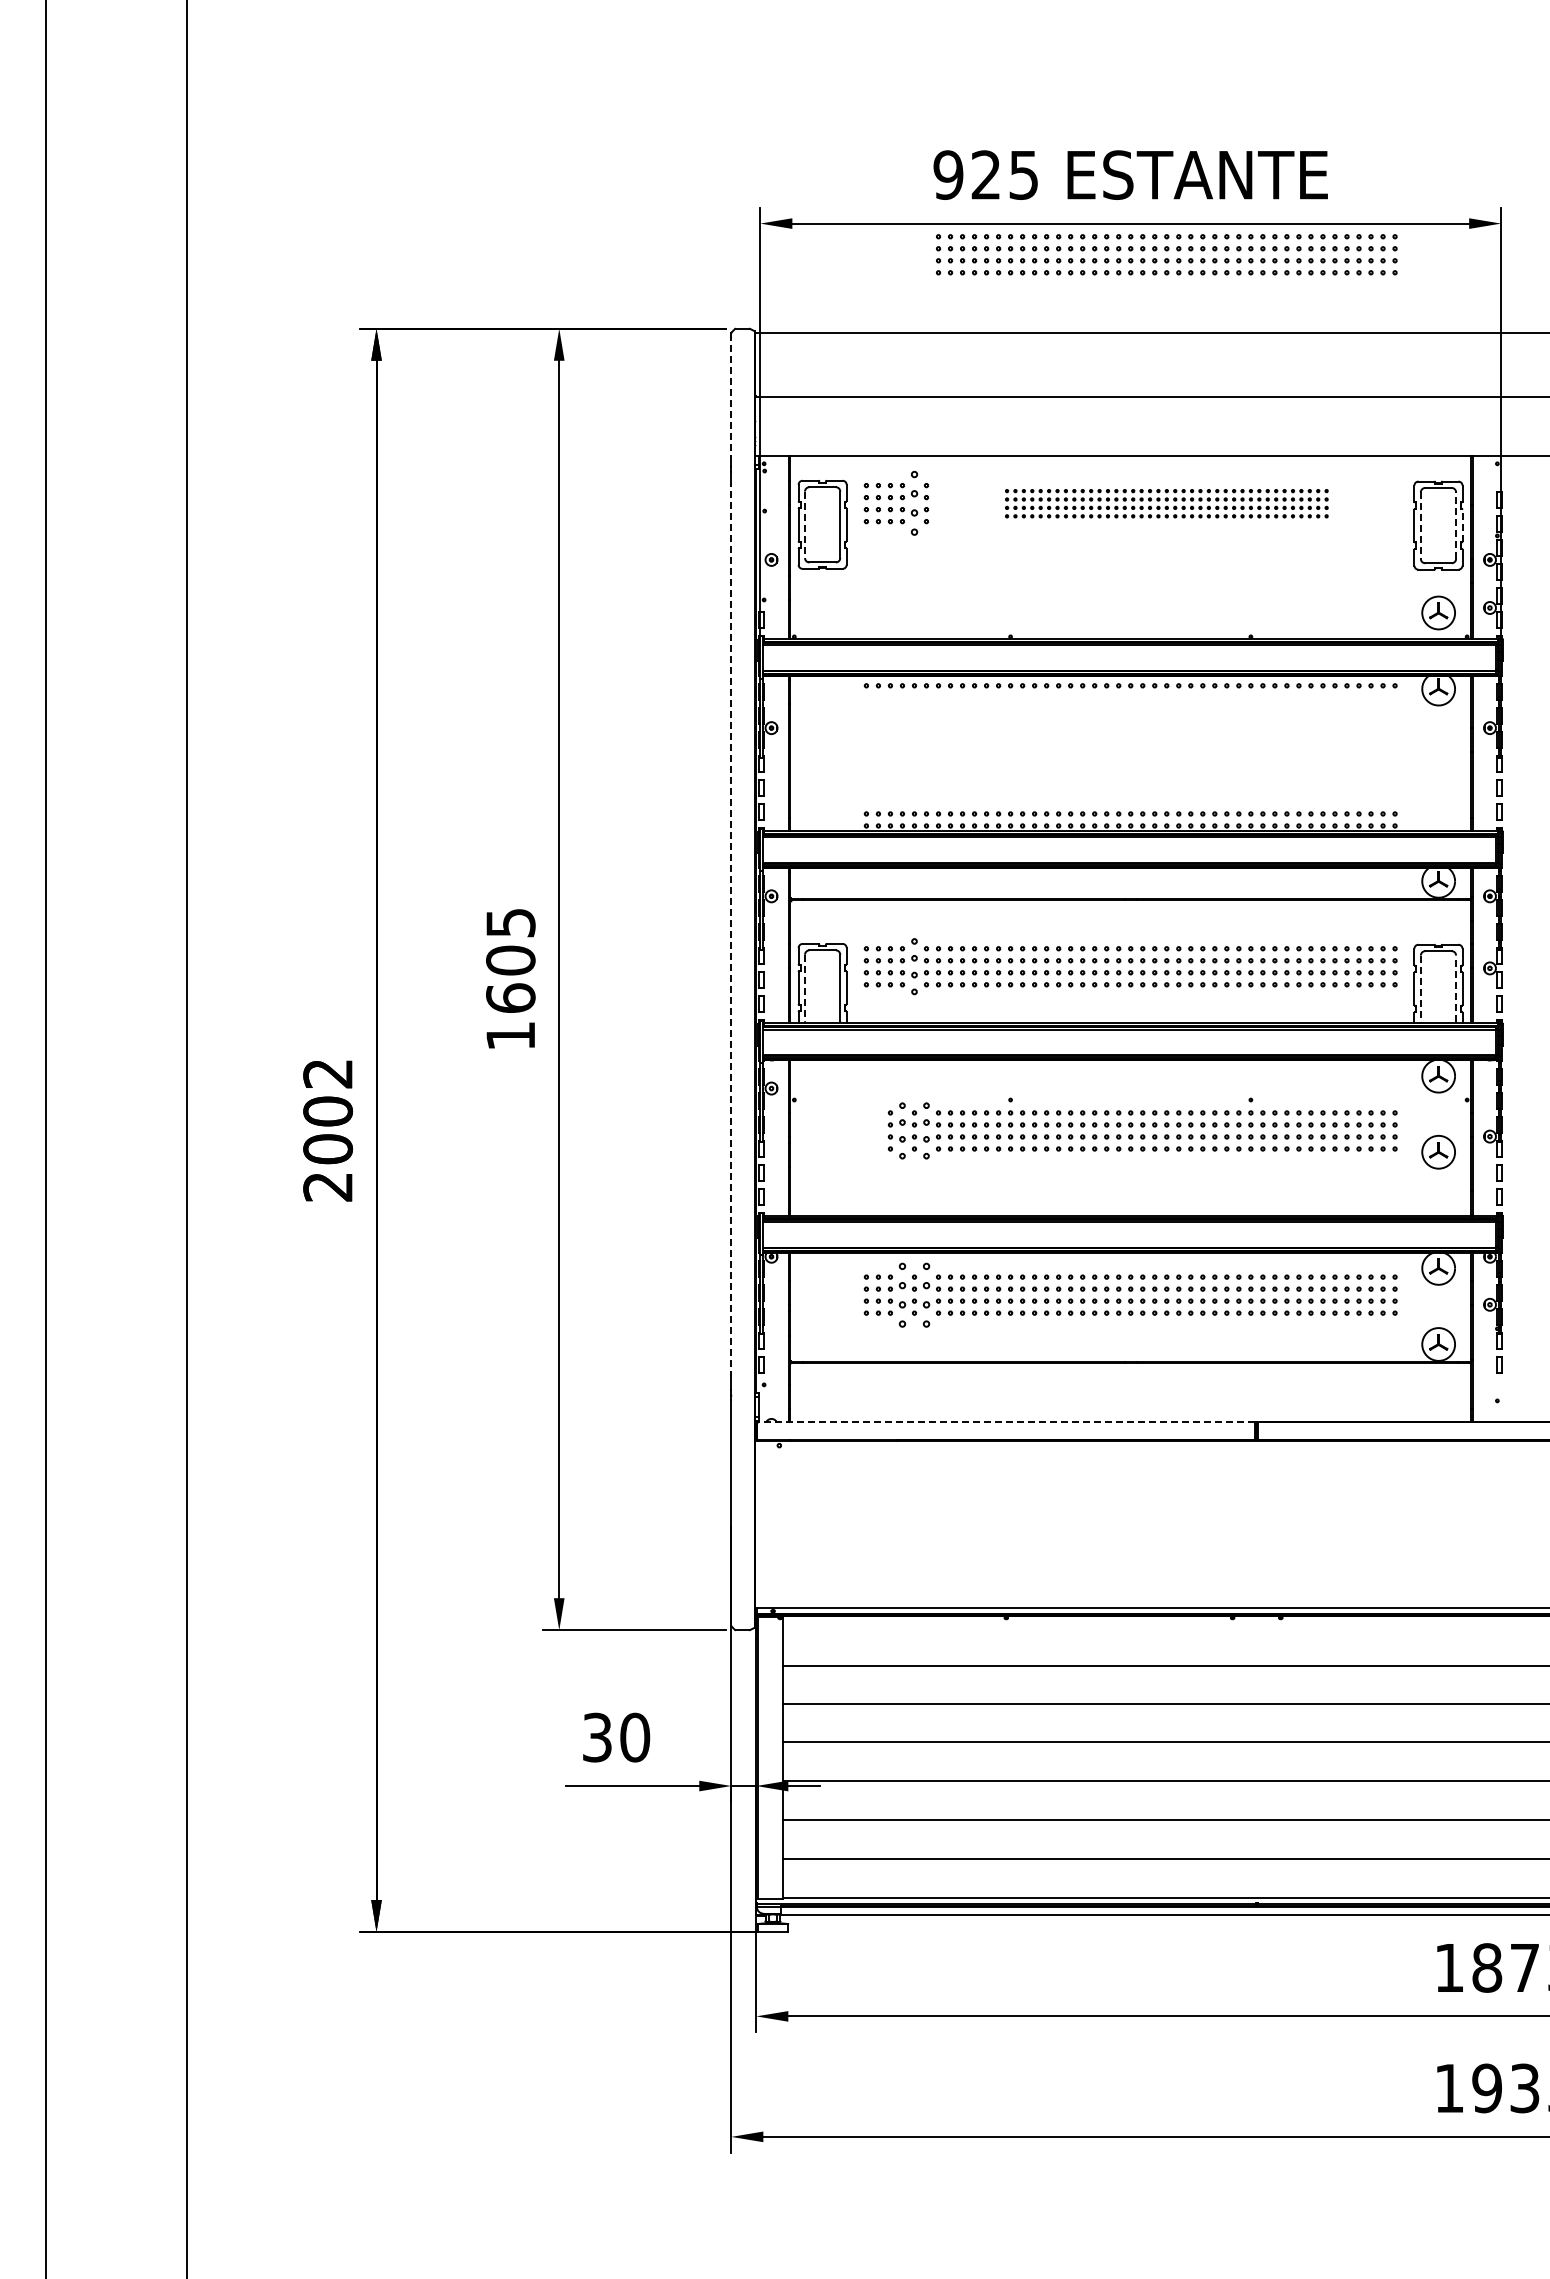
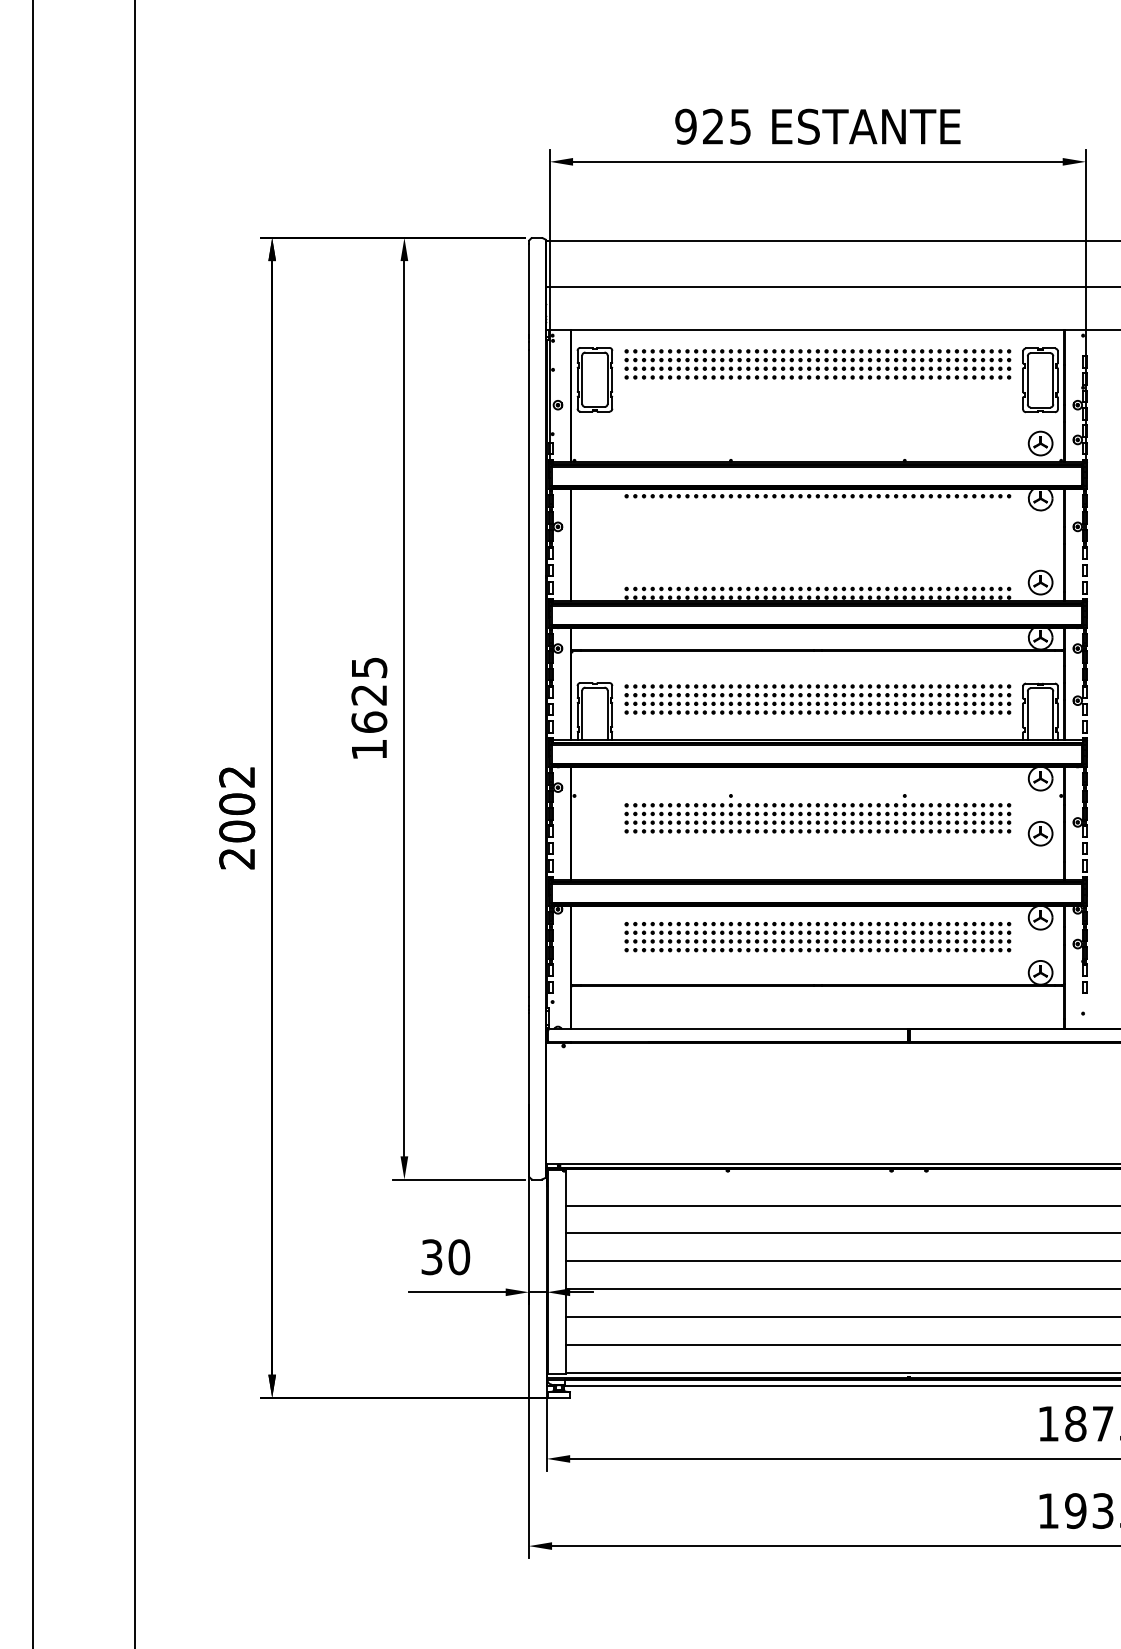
part: (1166, 254) -> (843, 184), removed
line: (731, 399) -> (529, 289), dashed -> solid
part: (914, 503) -> (661, 364), size x0.62
part: (1166, 503) -> (843, 364), size x1.43
line: (805, 525) -> (582, 380), dashed -> solid
line: (1456, 525) -> (1053, 380), dashed -> solid
line: (1462, 525) -> (1057, 380), dashed -> solid
line: (1420, 526) -> (1027, 380), dashed -> solid
part: (1438, 804) -> (1040, 582), added
line: (731, 931) -> (529, 674), dashed -> solid
text: (510, 960) -> (369, 694), 1605 -> 1625
part: (914, 966) -> (661, 699), size x0.71
line: (805, 988) -> (582, 715), dashed -> solid
line: (1456, 988) -> (1053, 715), dashed -> solid
line: (1420, 989) -> (1027, 715), dashed -> solid
part: (871, 1130) -> (630, 817), added
part: (902, 1130) -> (652, 817), size x0.71
part: (926, 1130) -> (670, 817), size x0.71
part: (902, 1294) -> (652, 936), size x0.62
part: (926, 1294) -> (670, 936), size x0.62
line: (1006, 1422) -> (727, 1029), dashed -> solid

